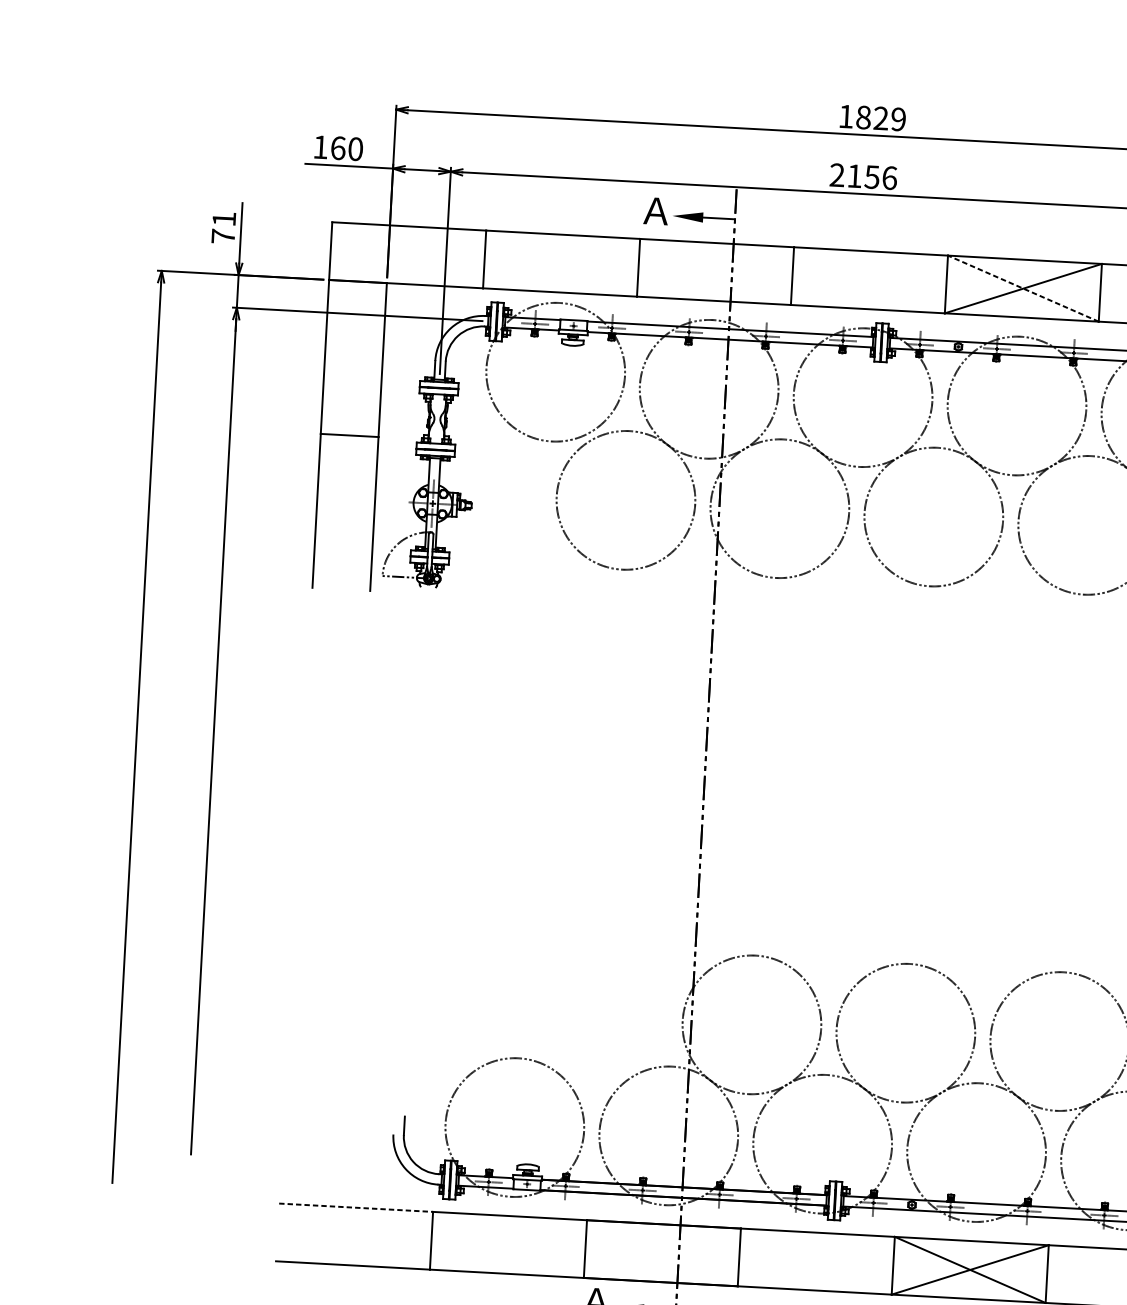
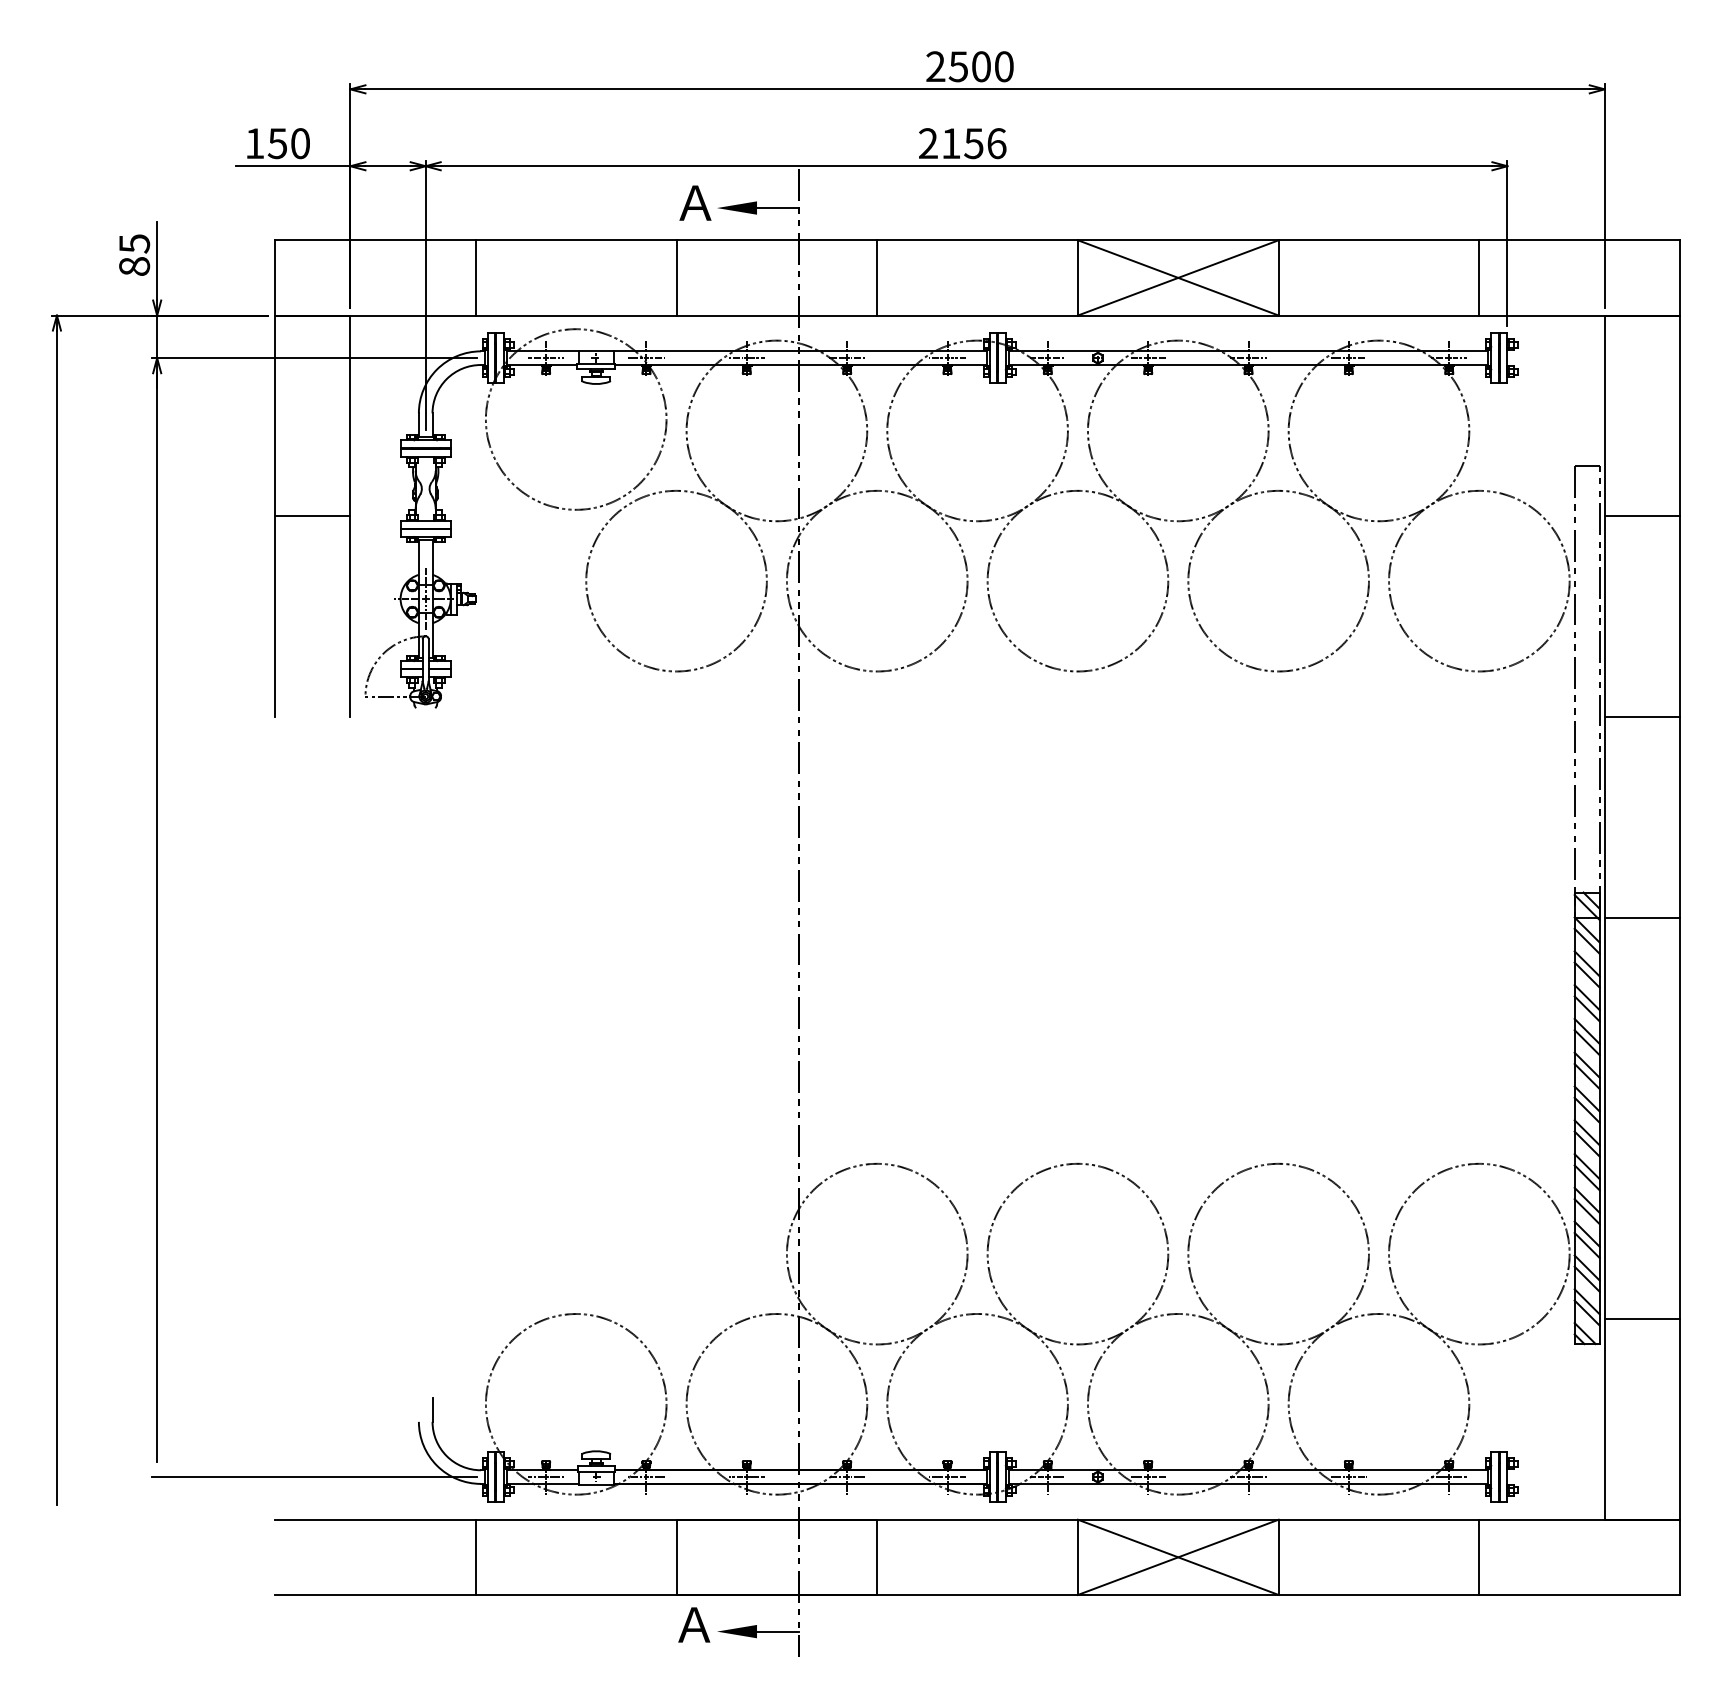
text: (872, 117) -> (969, 66), 1829 -> 2500
text: (338, 148) -> (277, 143), 160 -> 150
text: (223, 227) -> (134, 254), 71 -> 85
line: (1022, 288) -> (1177, 277), dashed -> solid
line: (311, 1172) -> (314, 1477), added
line: (356, 1207) -> (376, 1519), dashed -> solid

